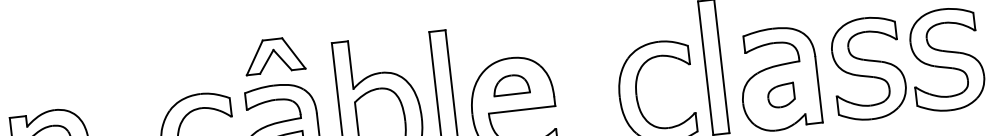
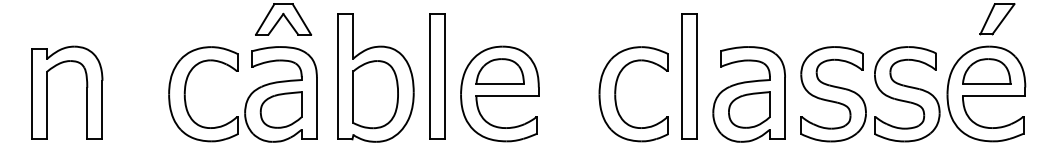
part: (510, 84) -> (499, 71), size x1.43
part: (781, 95) -> (749, 109), size x1.67

